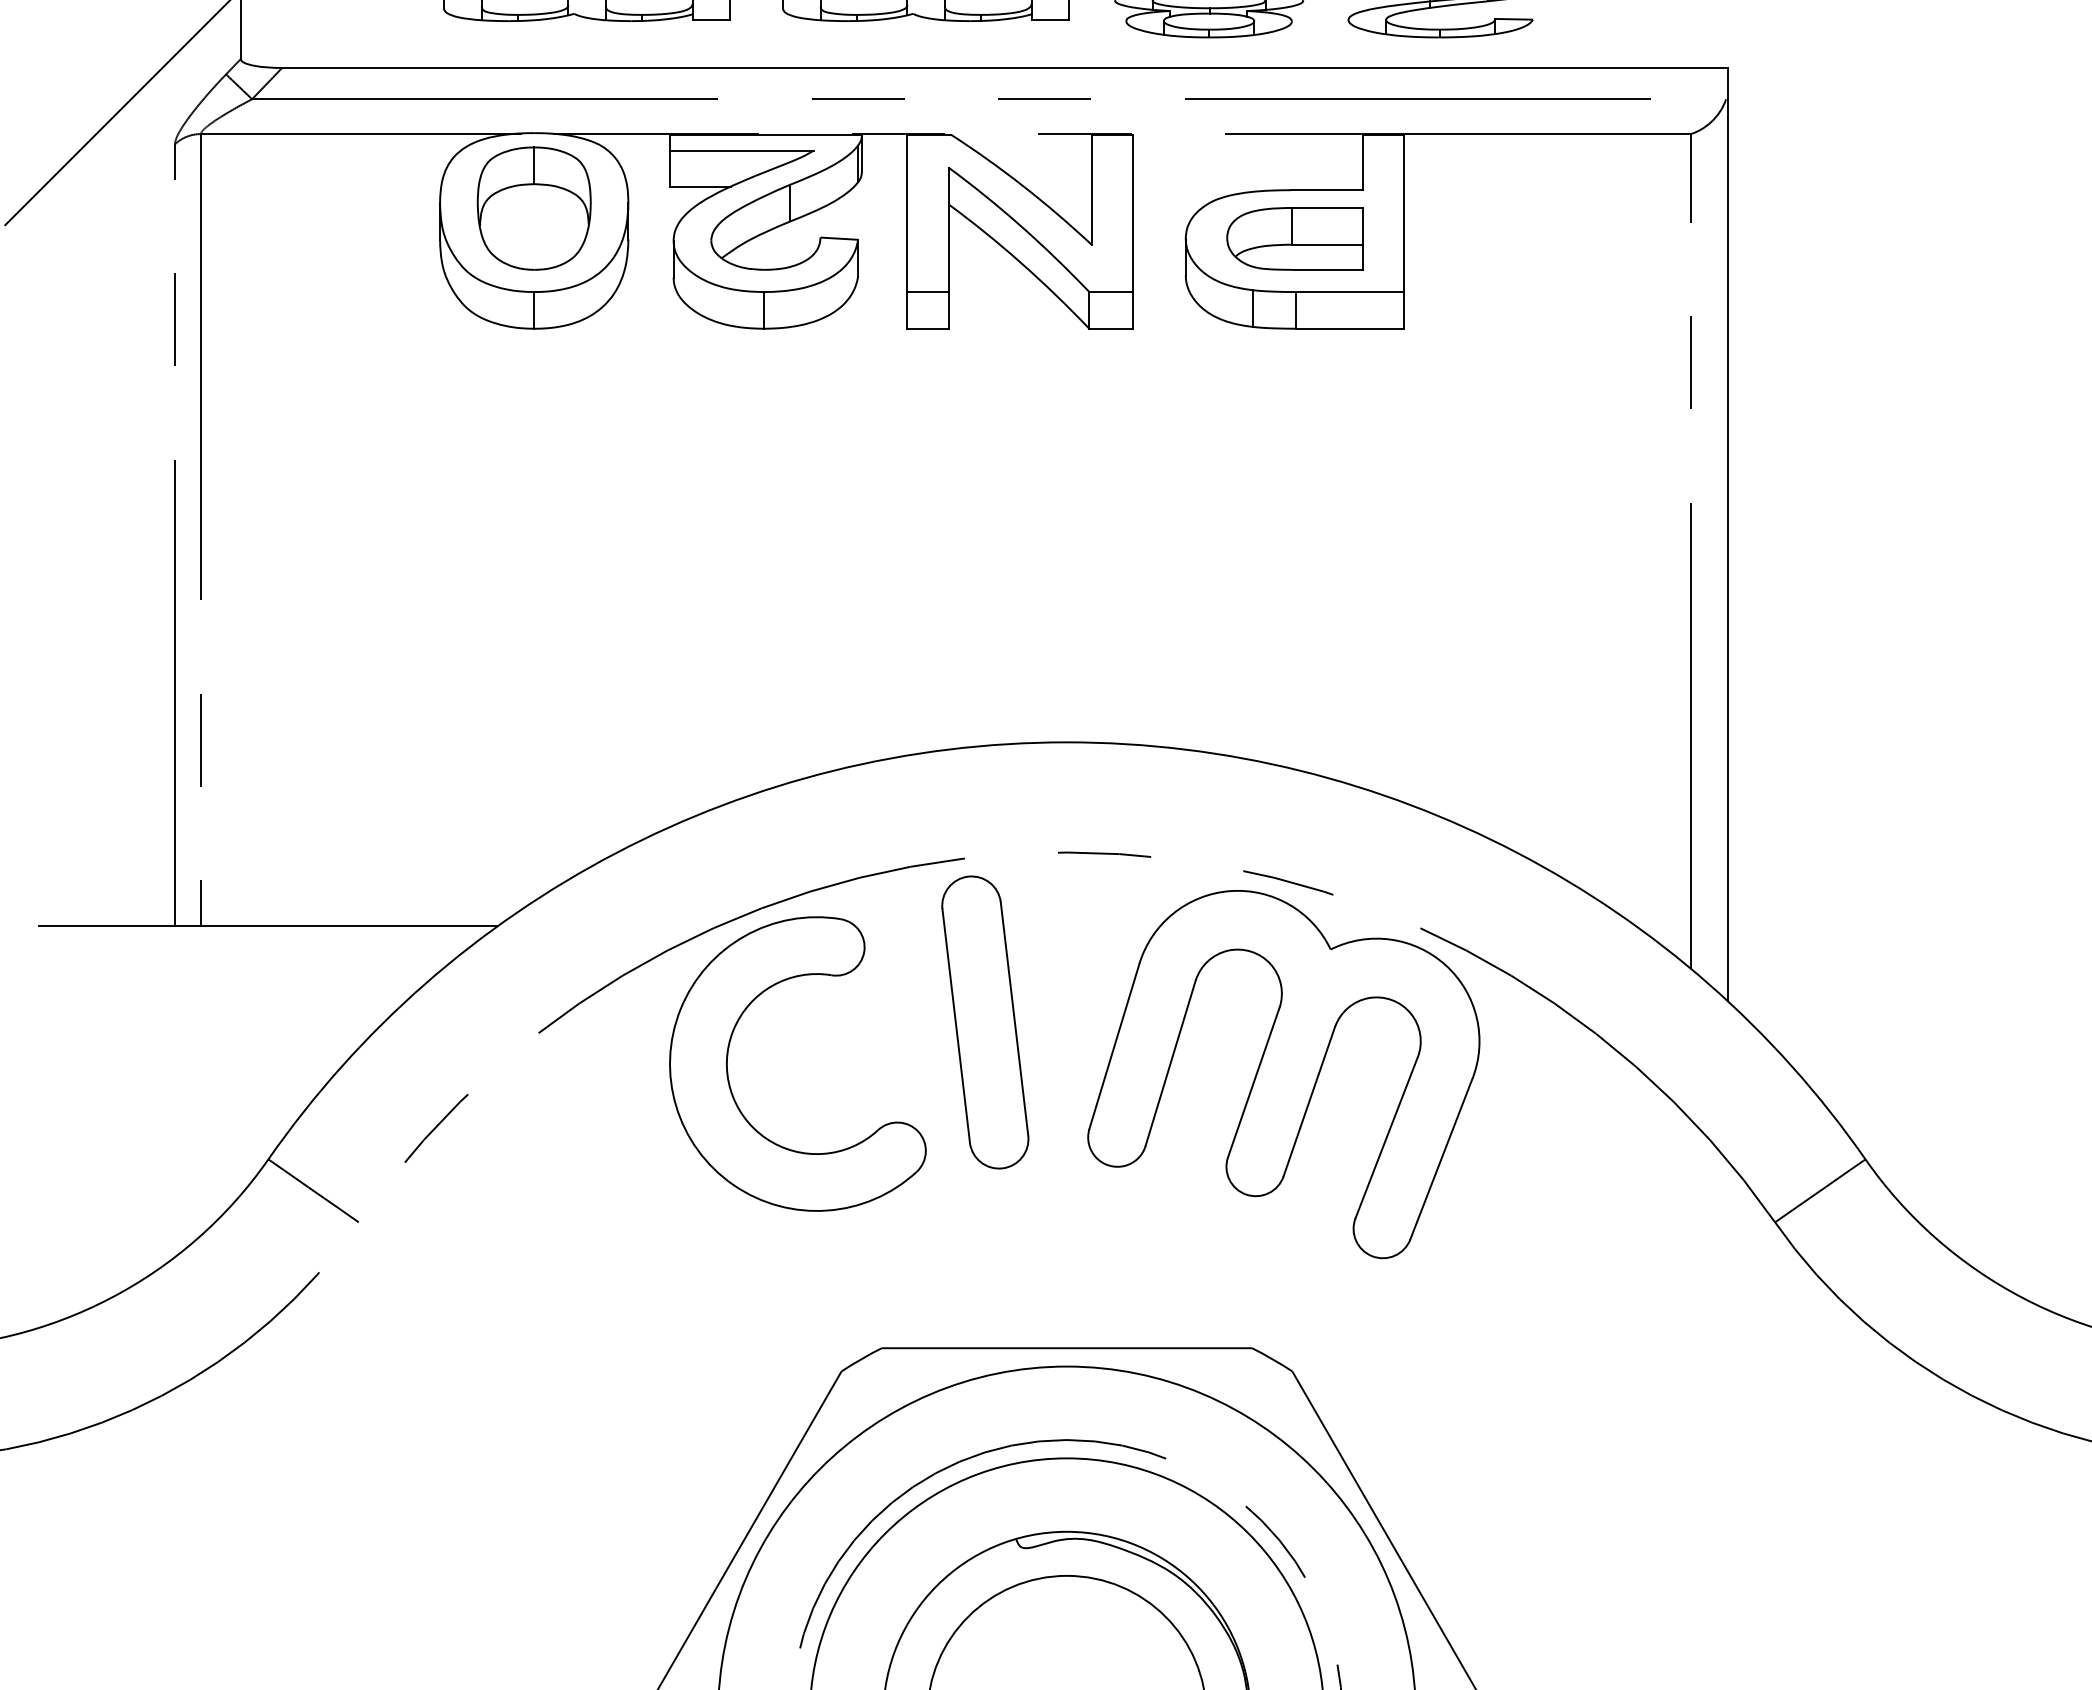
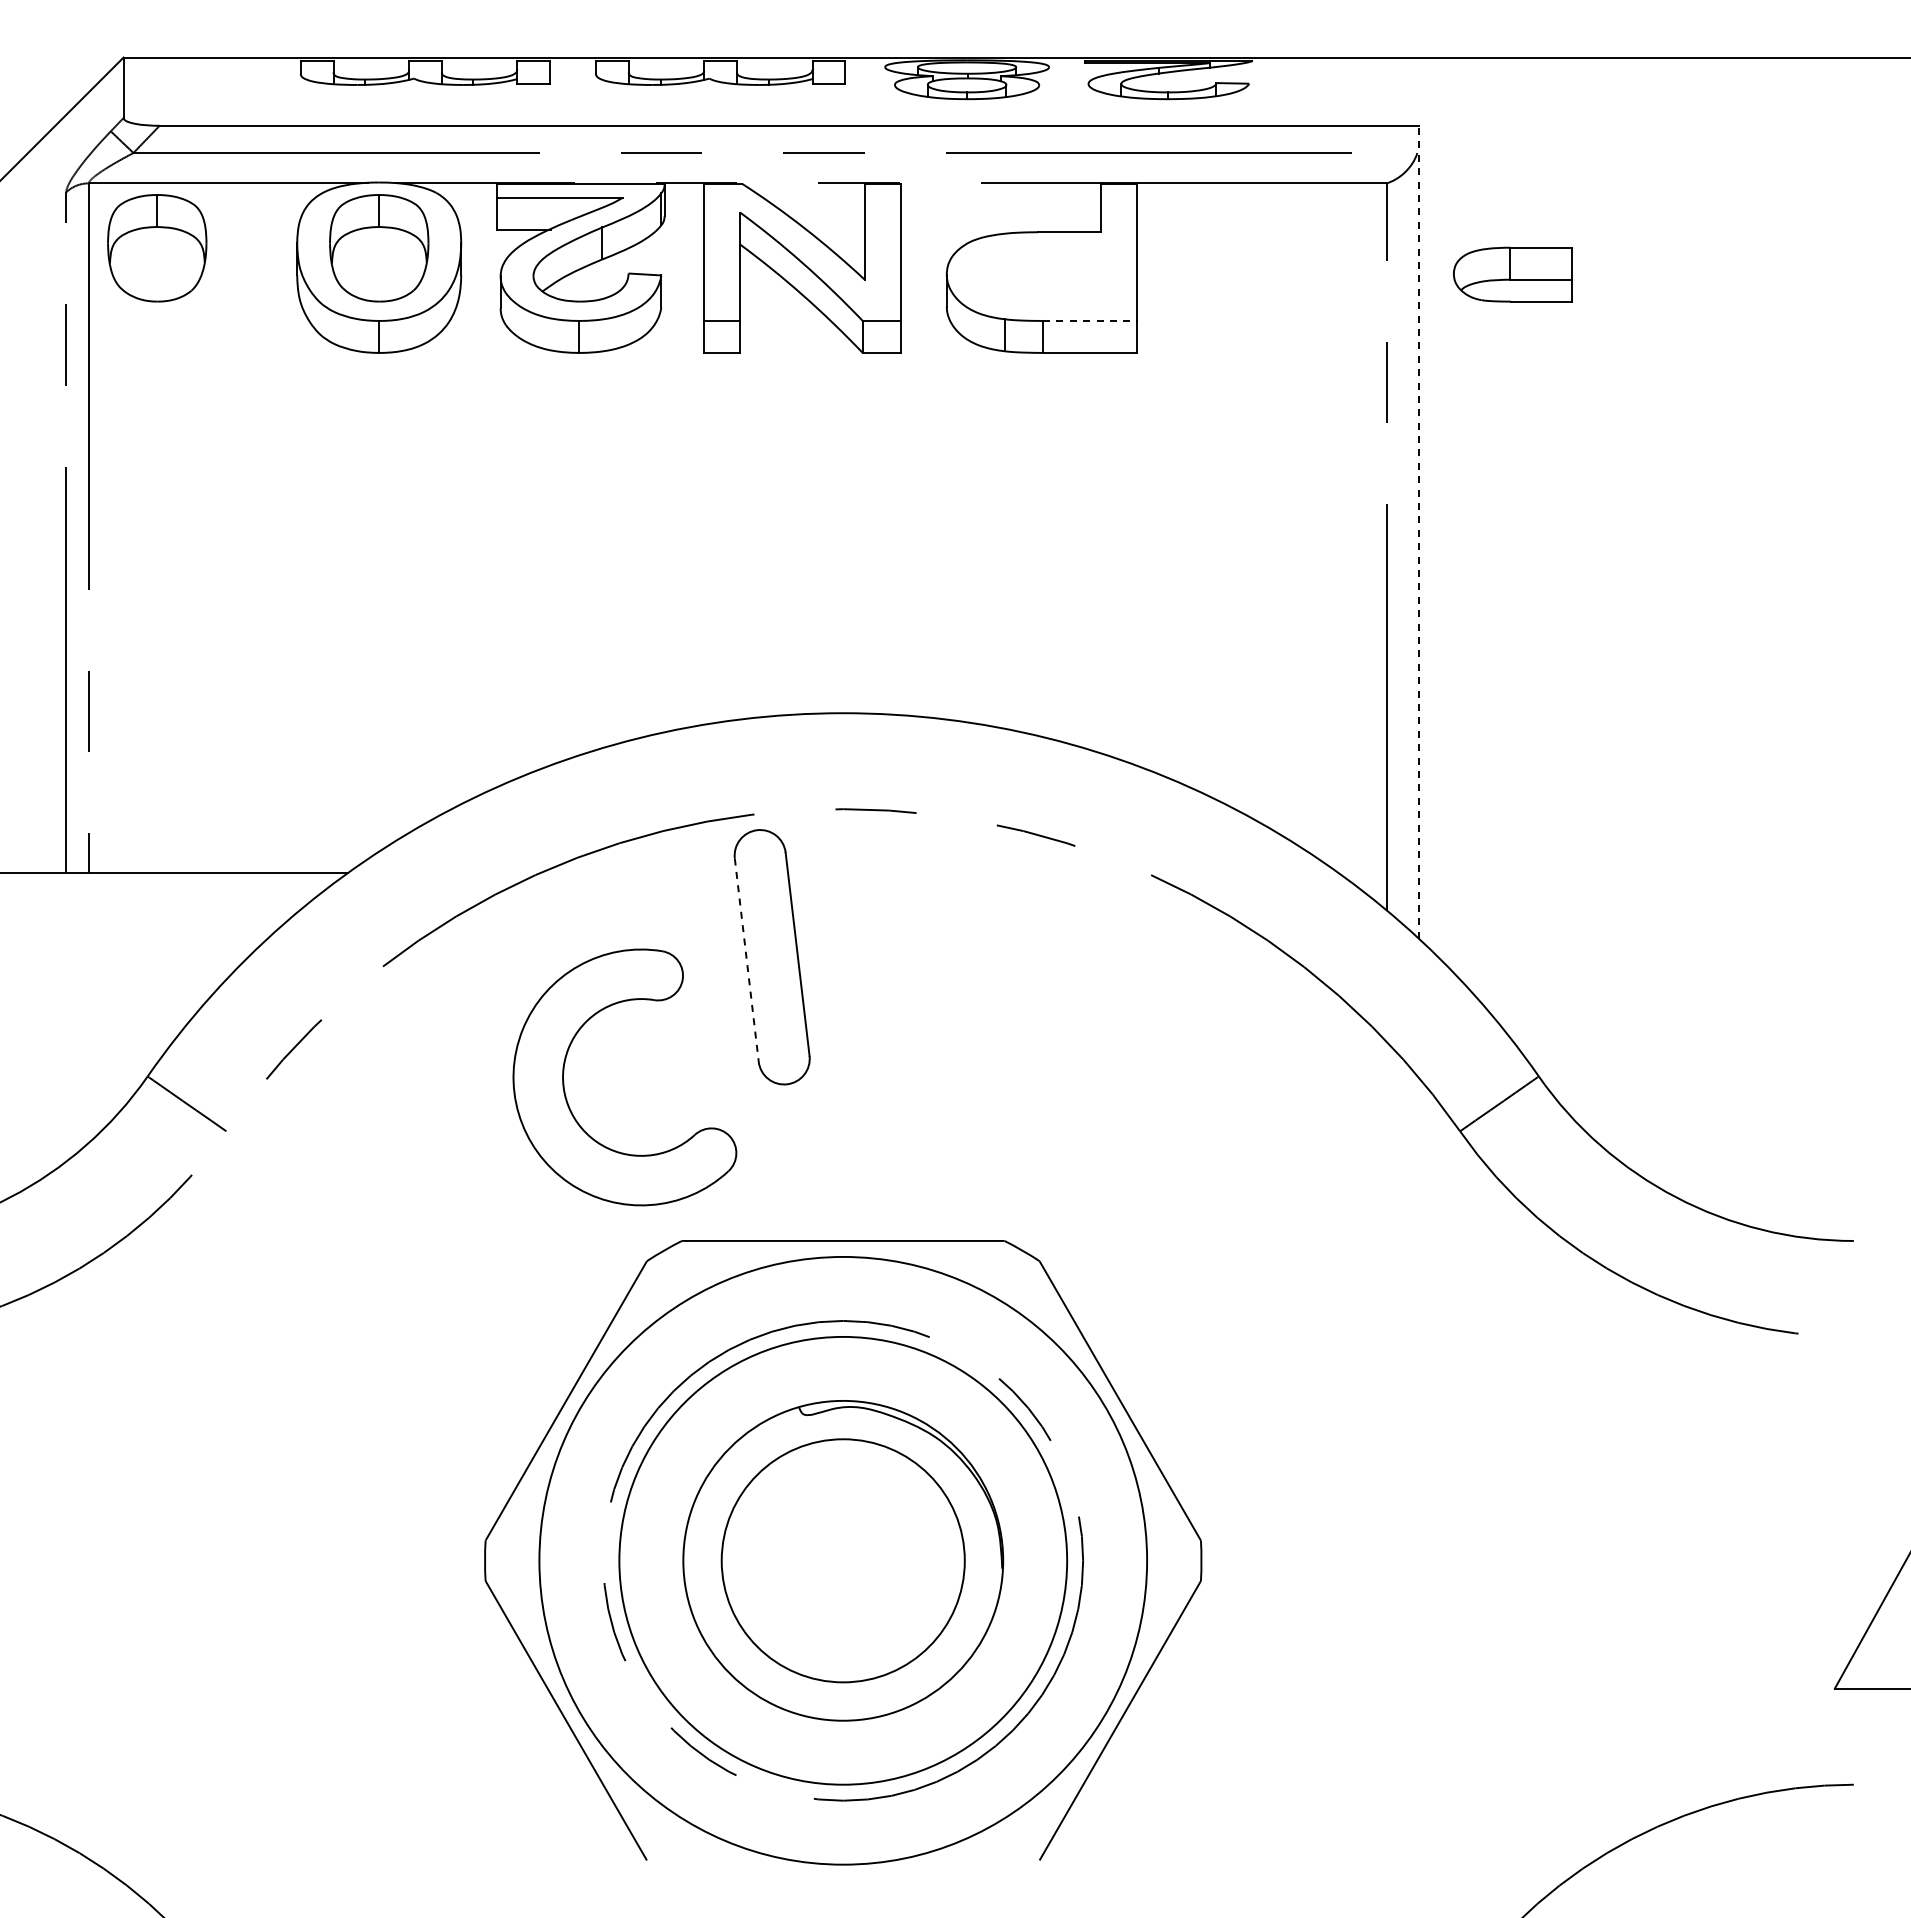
part: (279, 208) -> (157, 248), added
part: (1294, 238) -> (1512, 274), moved
line: (1350, 291) -> (1090, 320), solid -> dashed
line: (1728, 533) -> (1419, 531), solid -> dashed
line: (955, 1026) -> (746, 960), solid -> dashed
part: (728, 1059) -> (564, 1073), moved
part: (1283, 1074) -> (1031, 1002), removed

